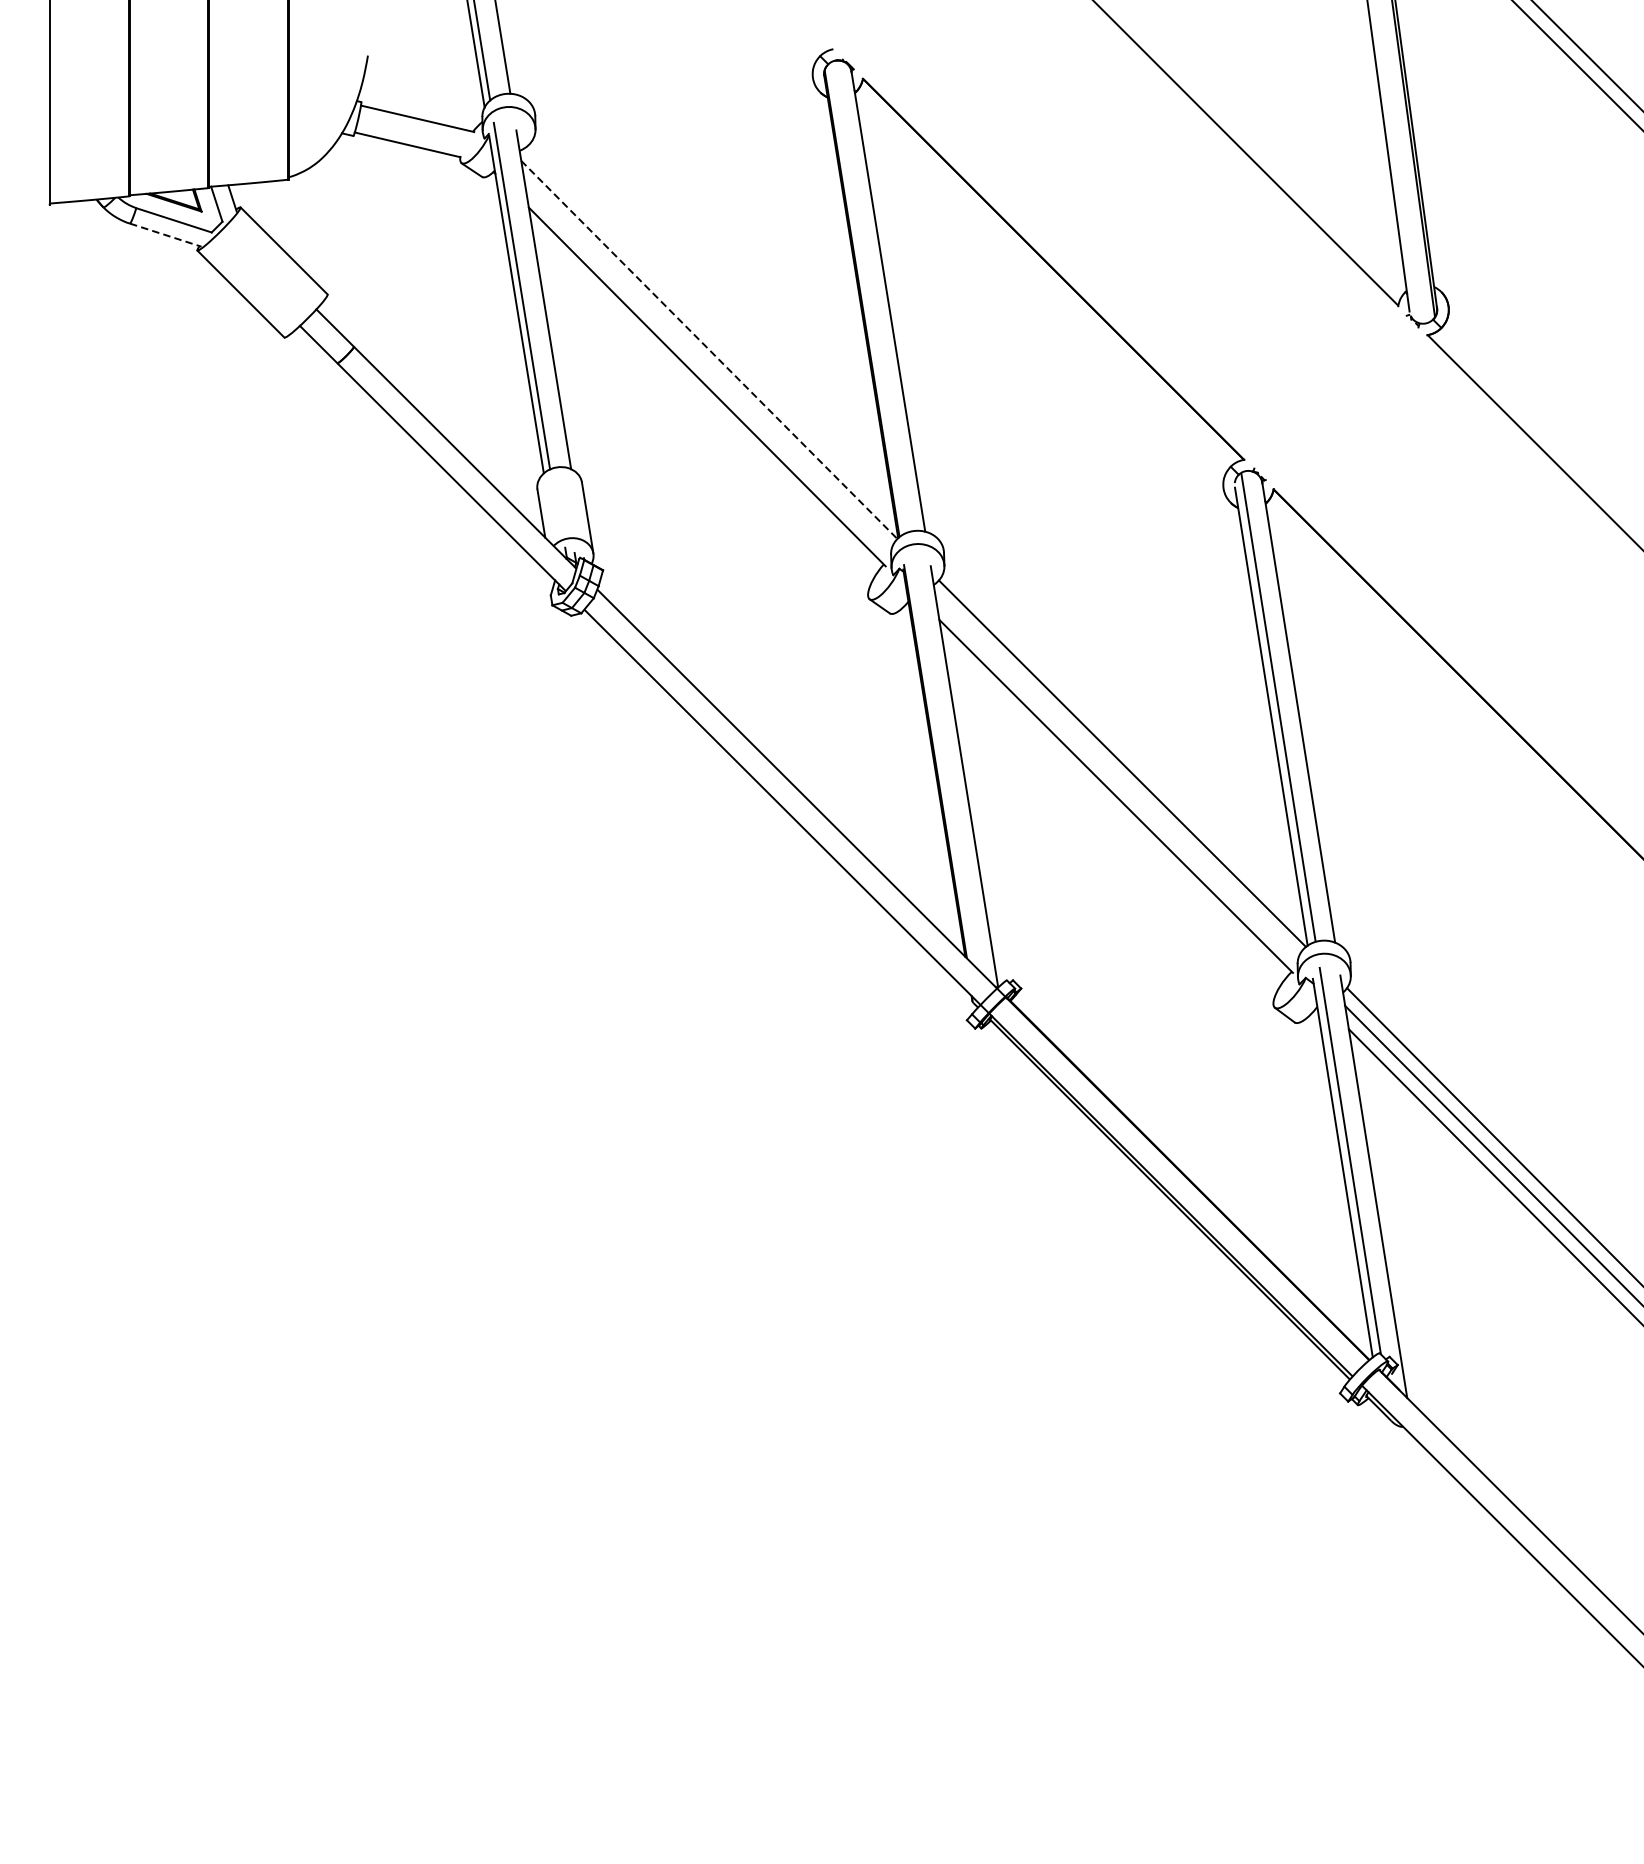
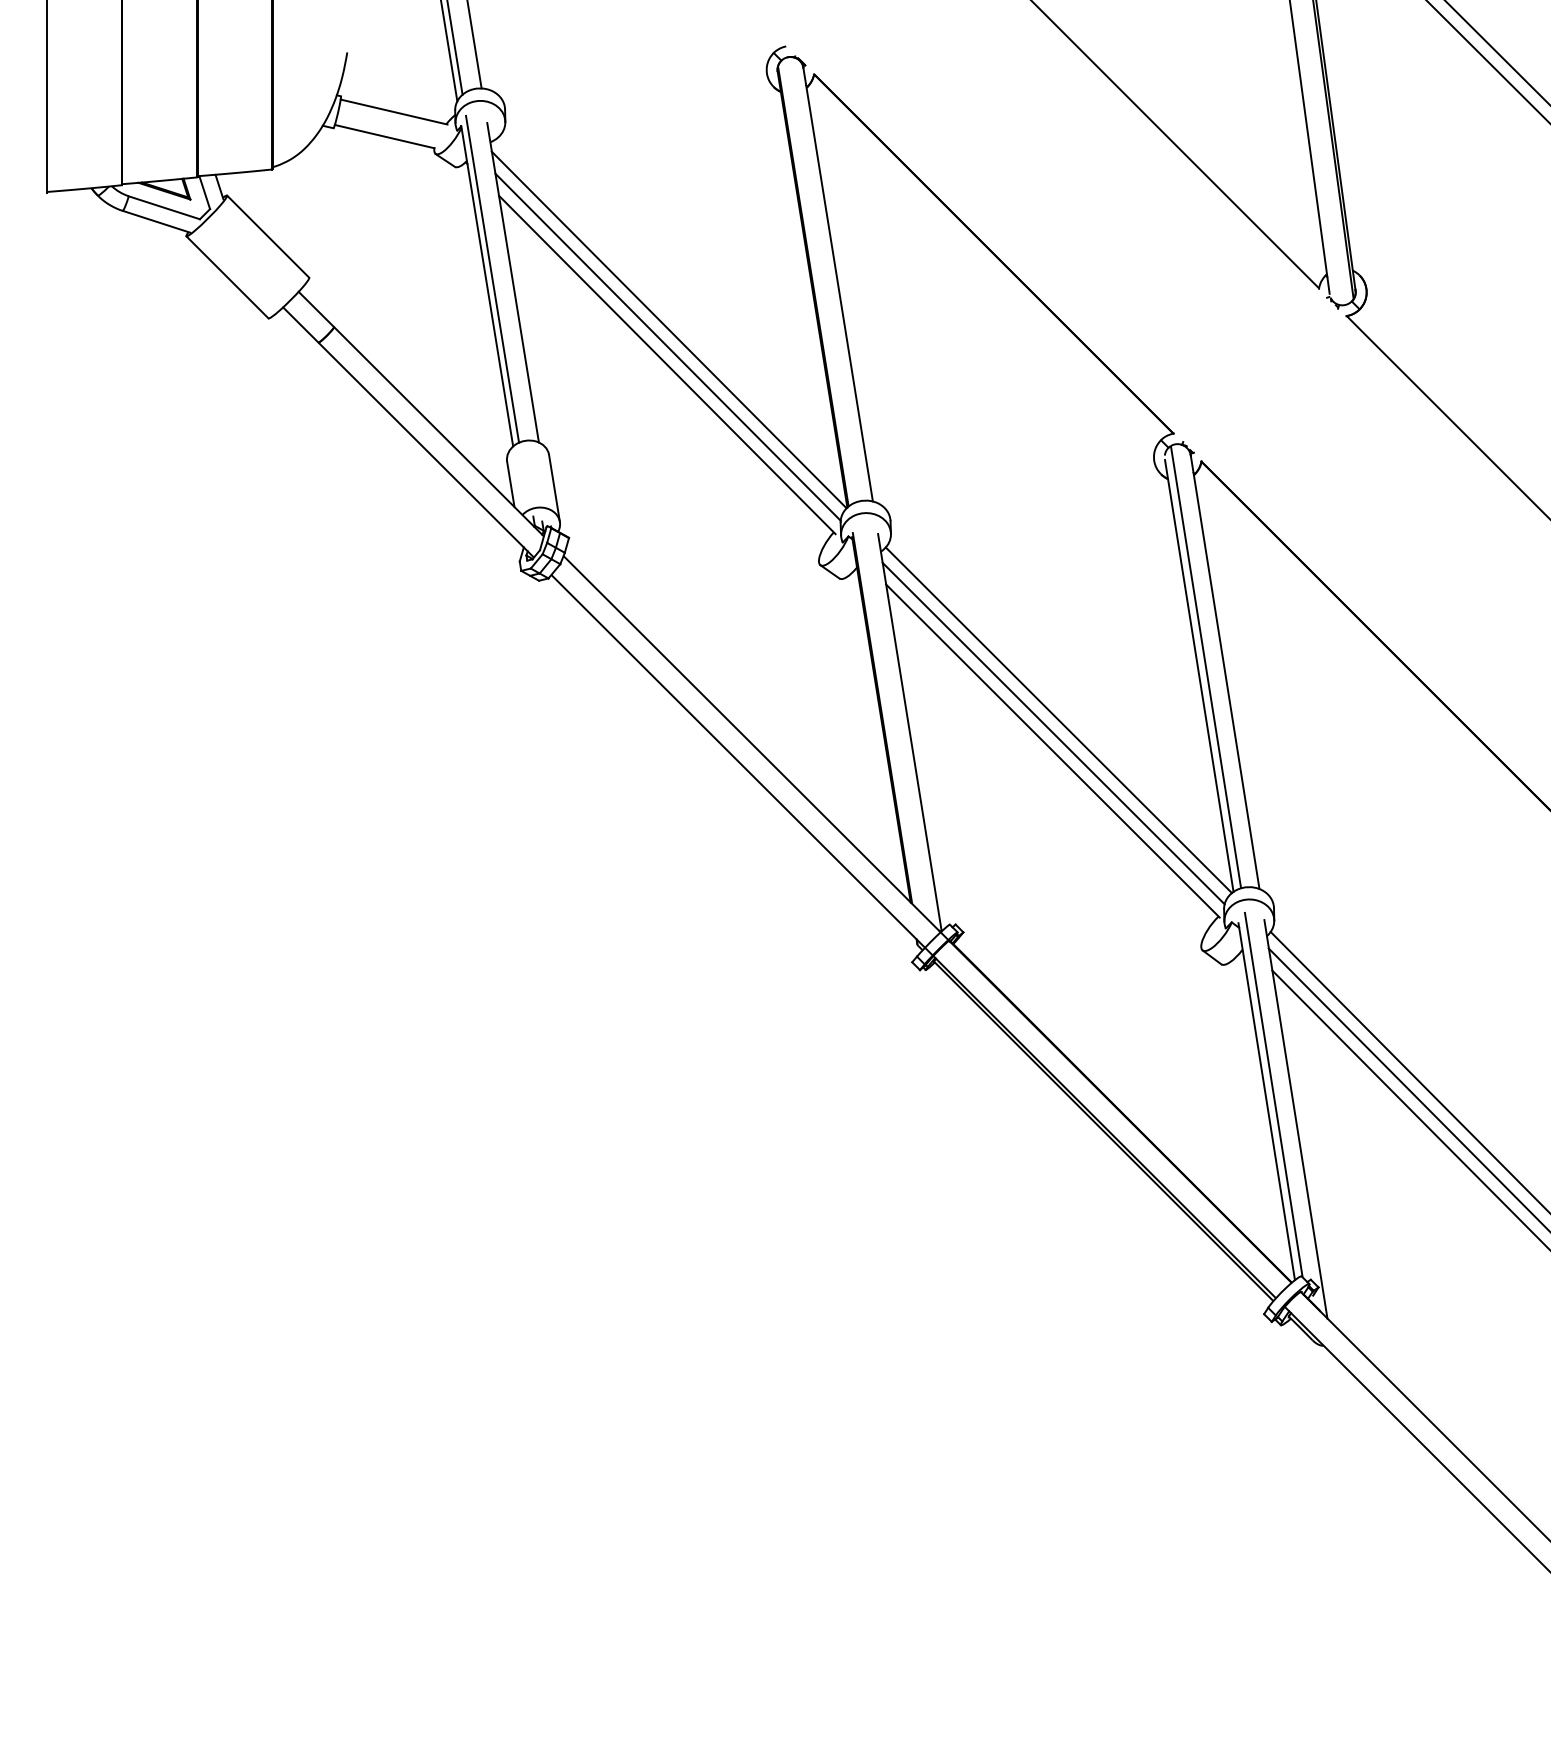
line: (166, 234) -> (157, 221), dashed -> solid
line: (709, 350) -> (669, 330), dashed -> solid
line: (707, 367) -> (667, 346), added
line: (1116, 777) -> (1053, 733), added

